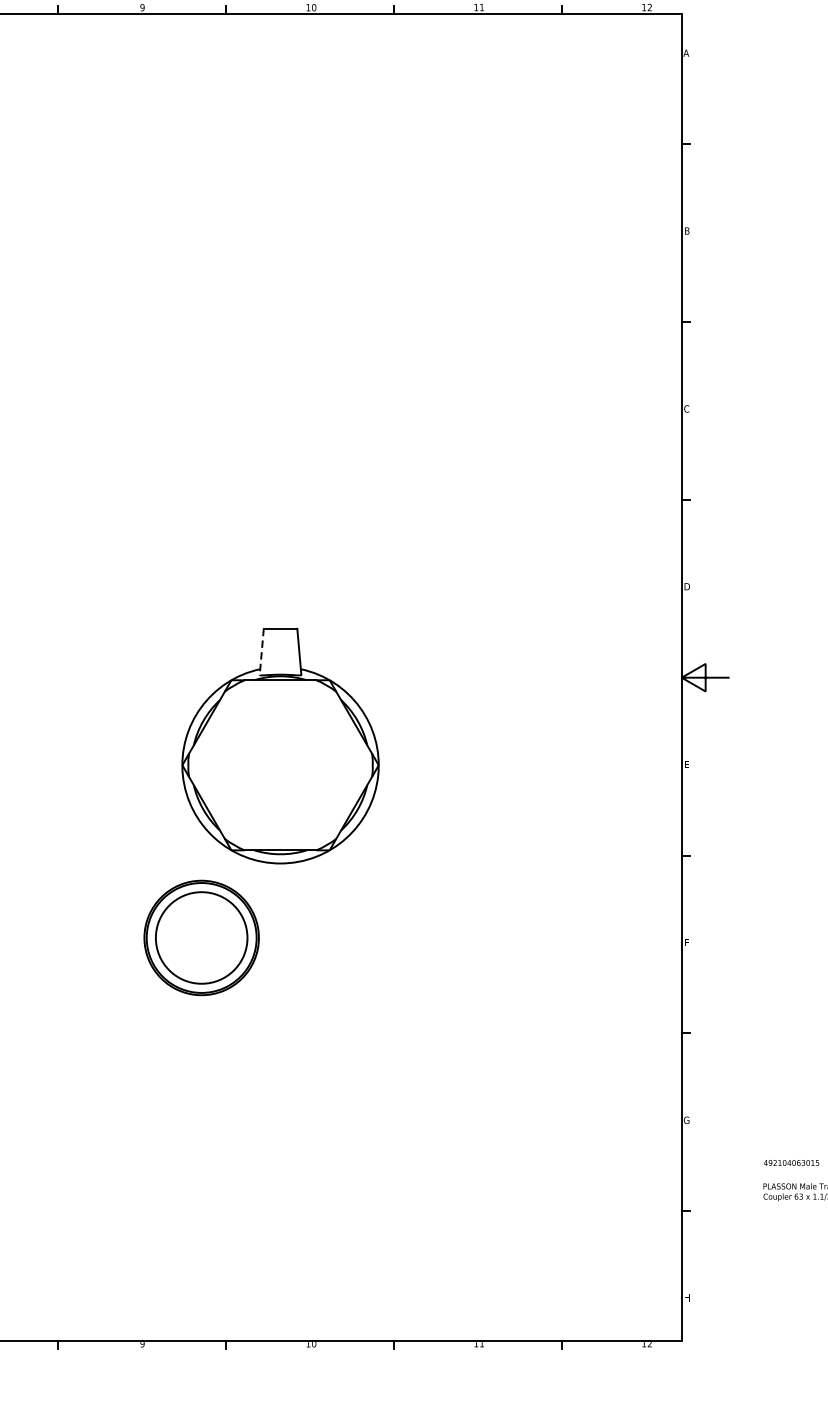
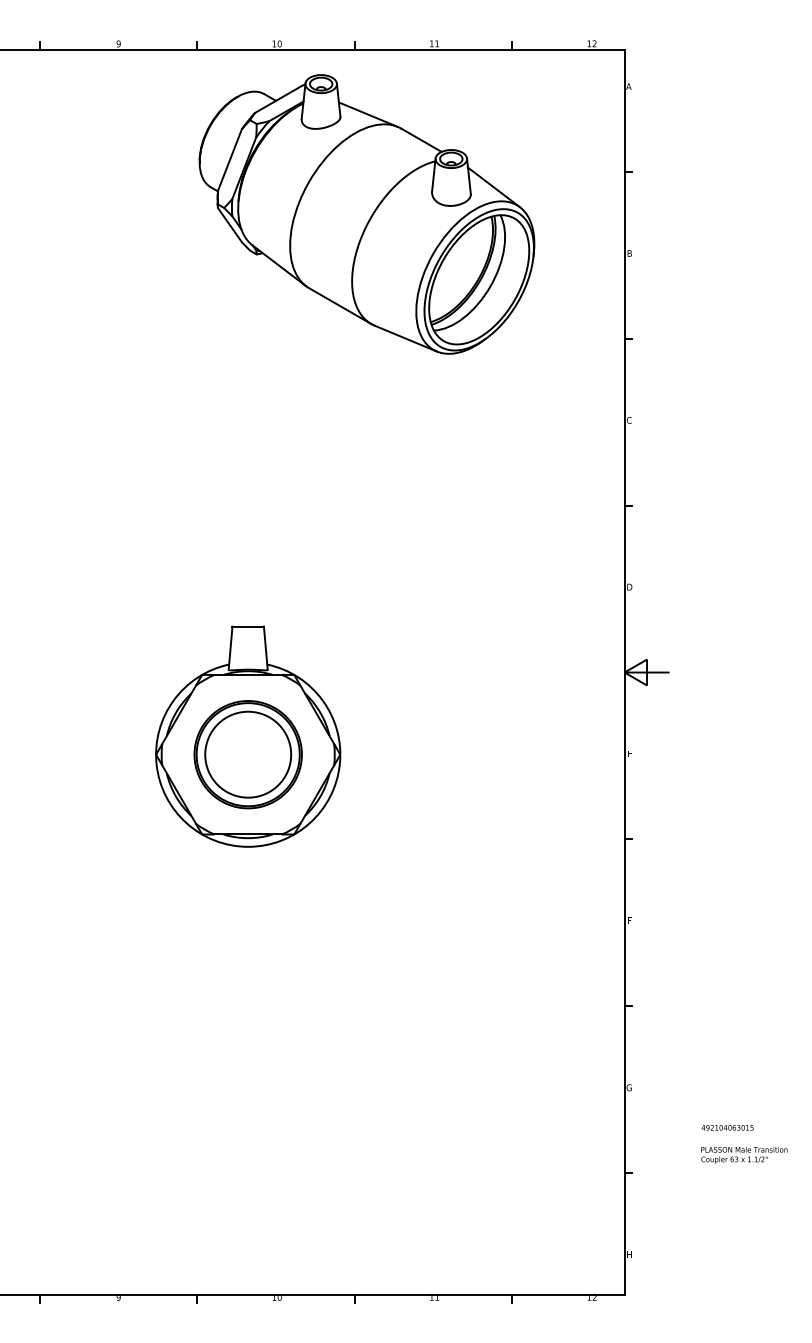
part: (406, 189) -> (366, 214), added
line: (261, 652) -> (230, 648), dashed -> solid
part: (200, 937) -> (247, 754), moved

